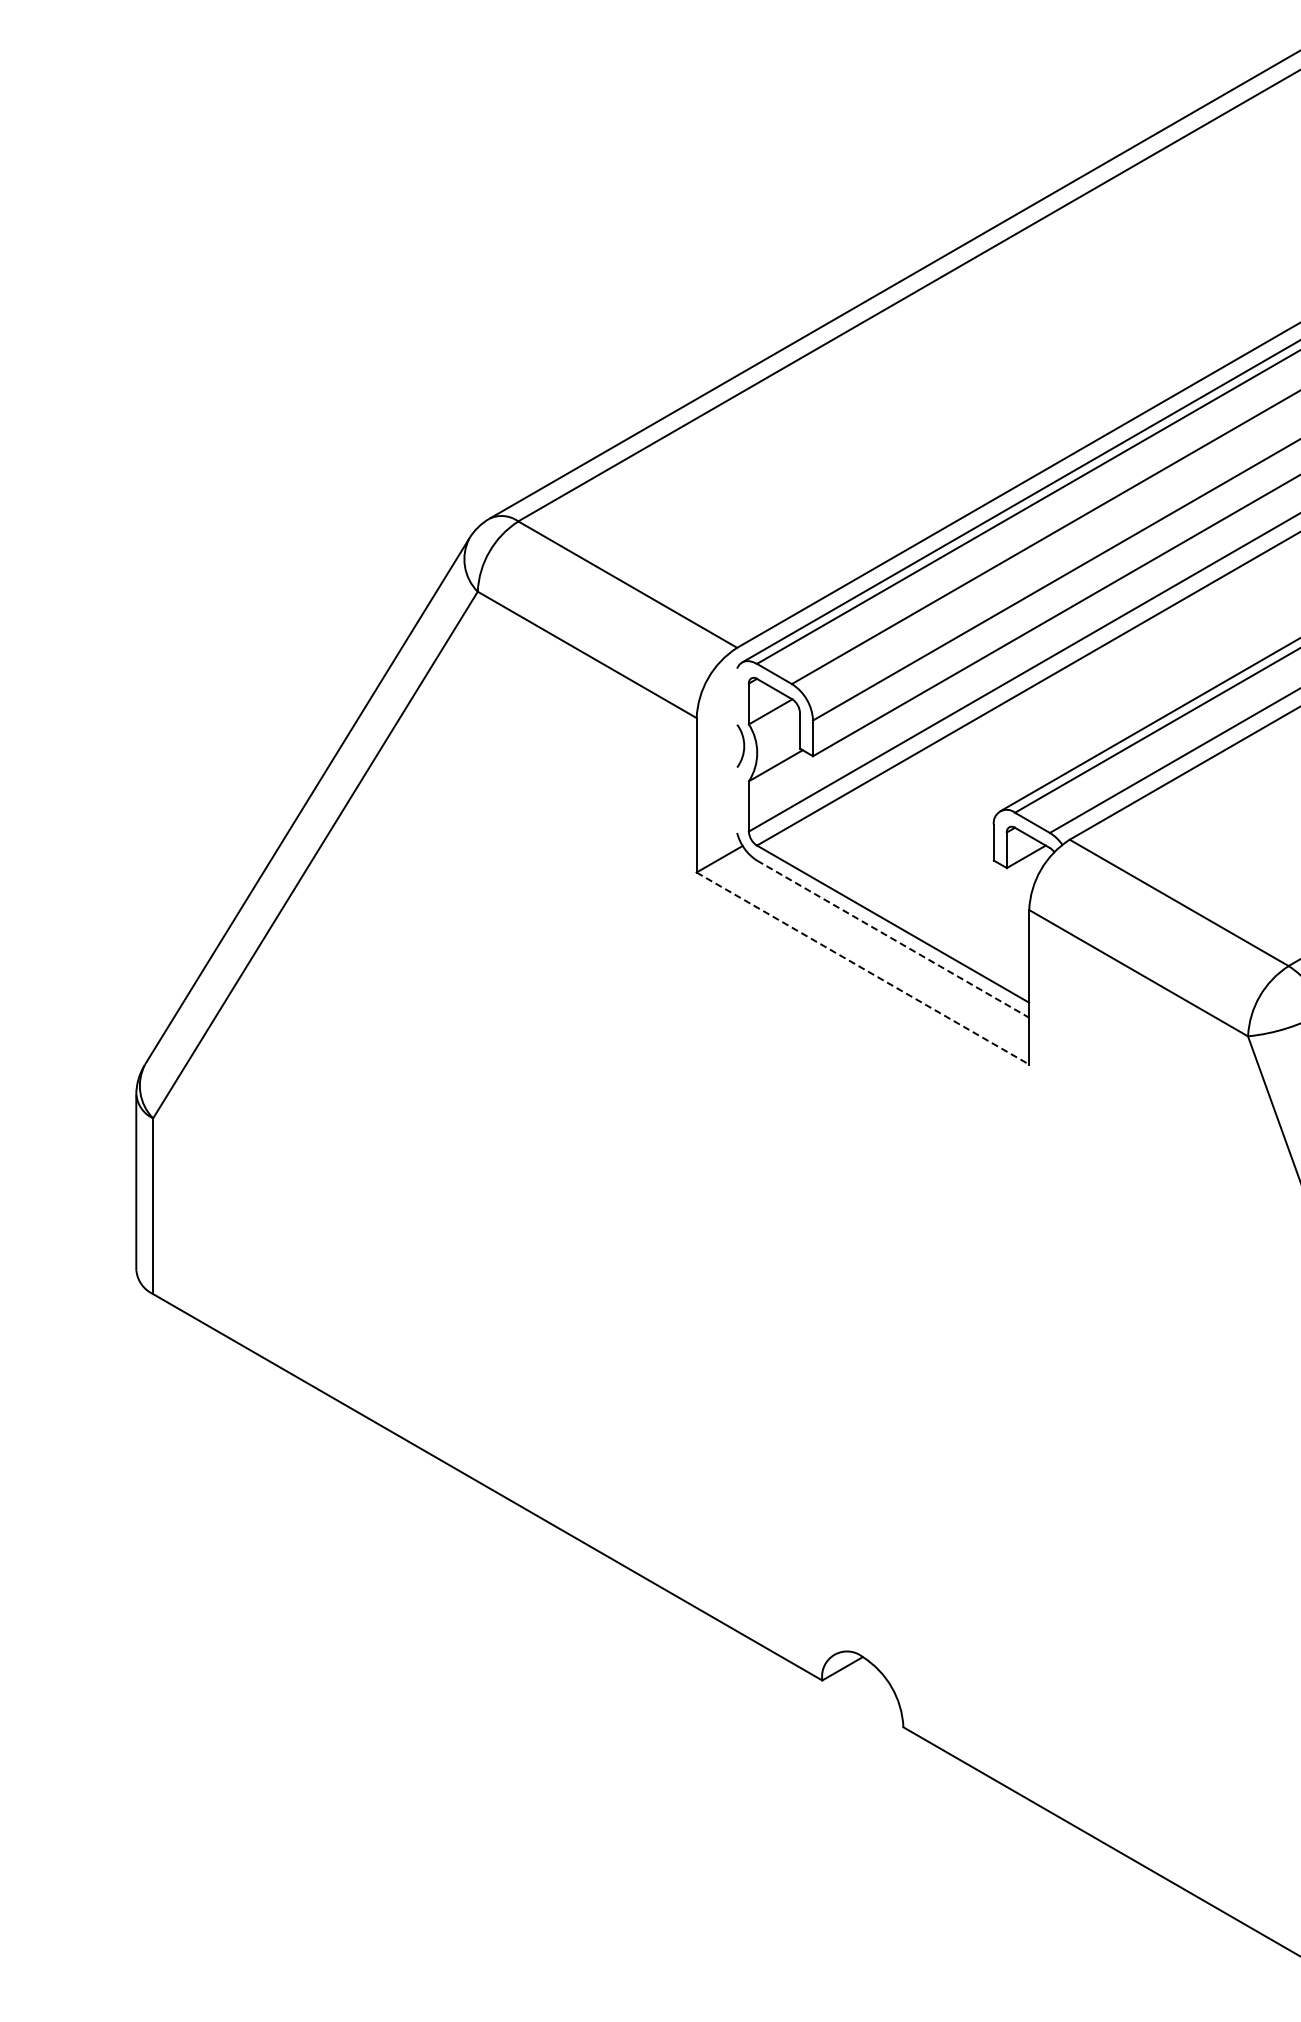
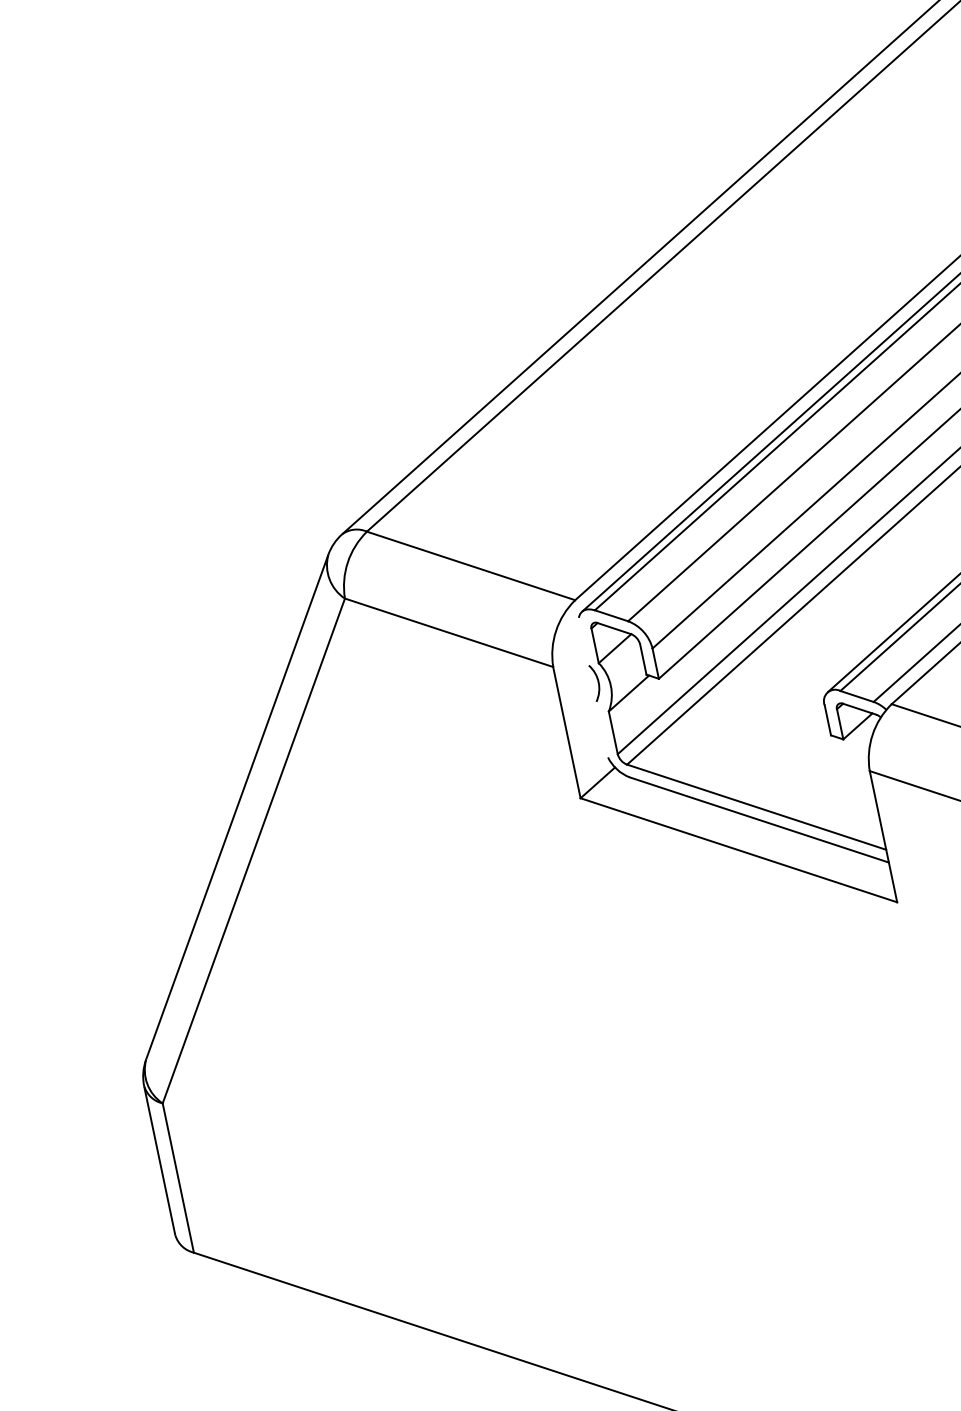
line: (893, 939) -> (759, 820), dashed -> solid
line: (863, 968) -> (739, 850), dashed -> solid

